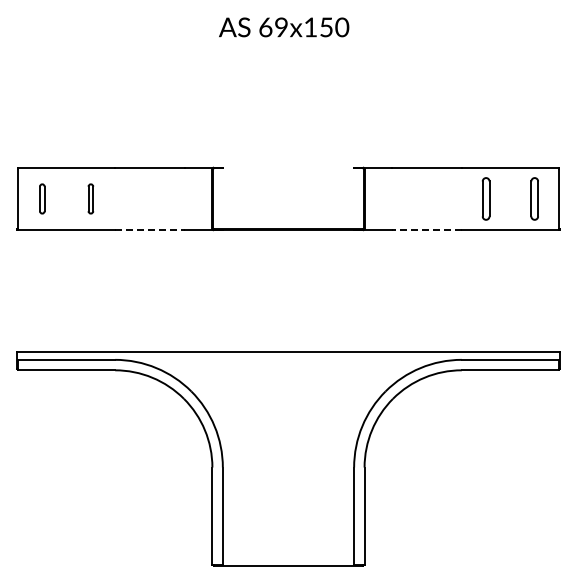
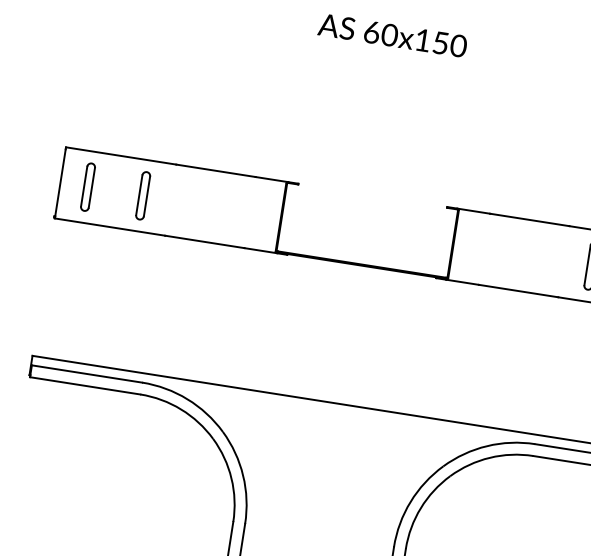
text: (281, 28) -> (389, 36), 69x150 -> 60x150
part: (42, 198) -> (88, 186), size x1.43
part: (90, 198) -> (142, 195), size x1.43
line: (150, 230) -> (205, 242), dashed -> solid
line: (426, 230) -> (518, 291), dashed -> solid

